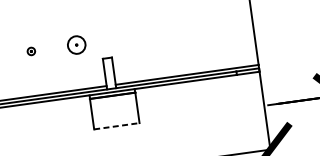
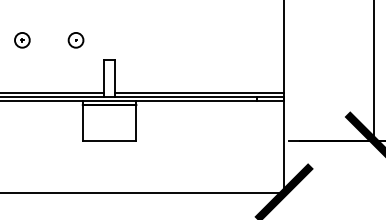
part: (76, 45) -> (75, 40), size x0.71
part: (31, 51) -> (22, 40), size x1.67
line: (116, 126) -> (109, 141), dashed -> solid

